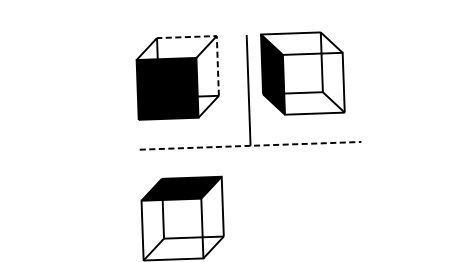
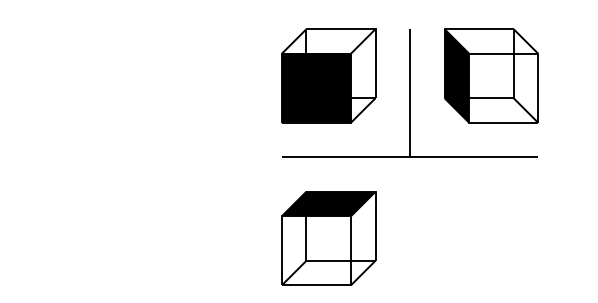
line: (216, 36) -> (375, 29), dashed -> solid
part: (303, 73) -> (491, 75), moved
line: (250, 146) -> (410, 157), dashed -> solid

